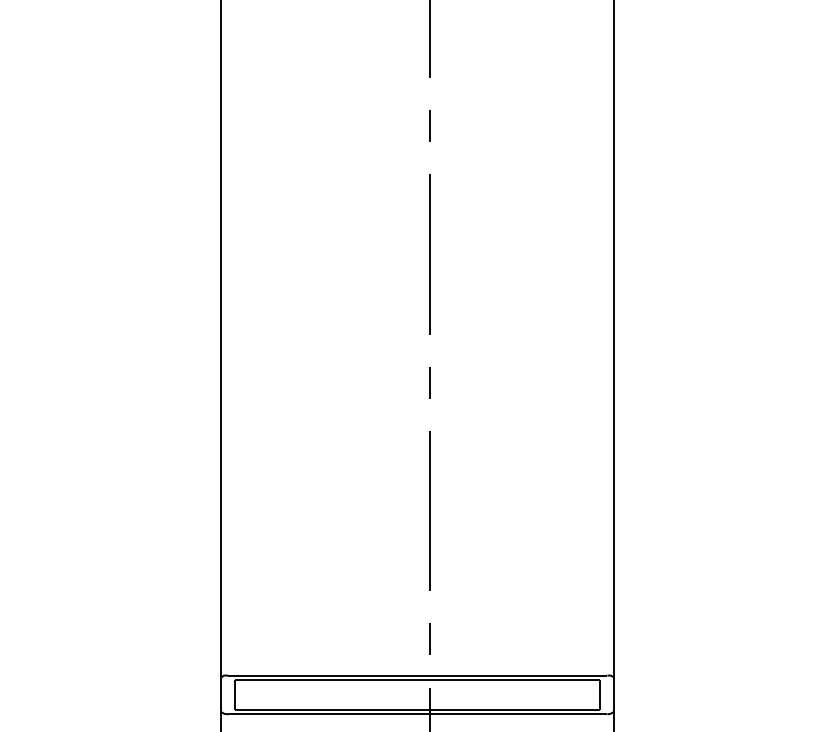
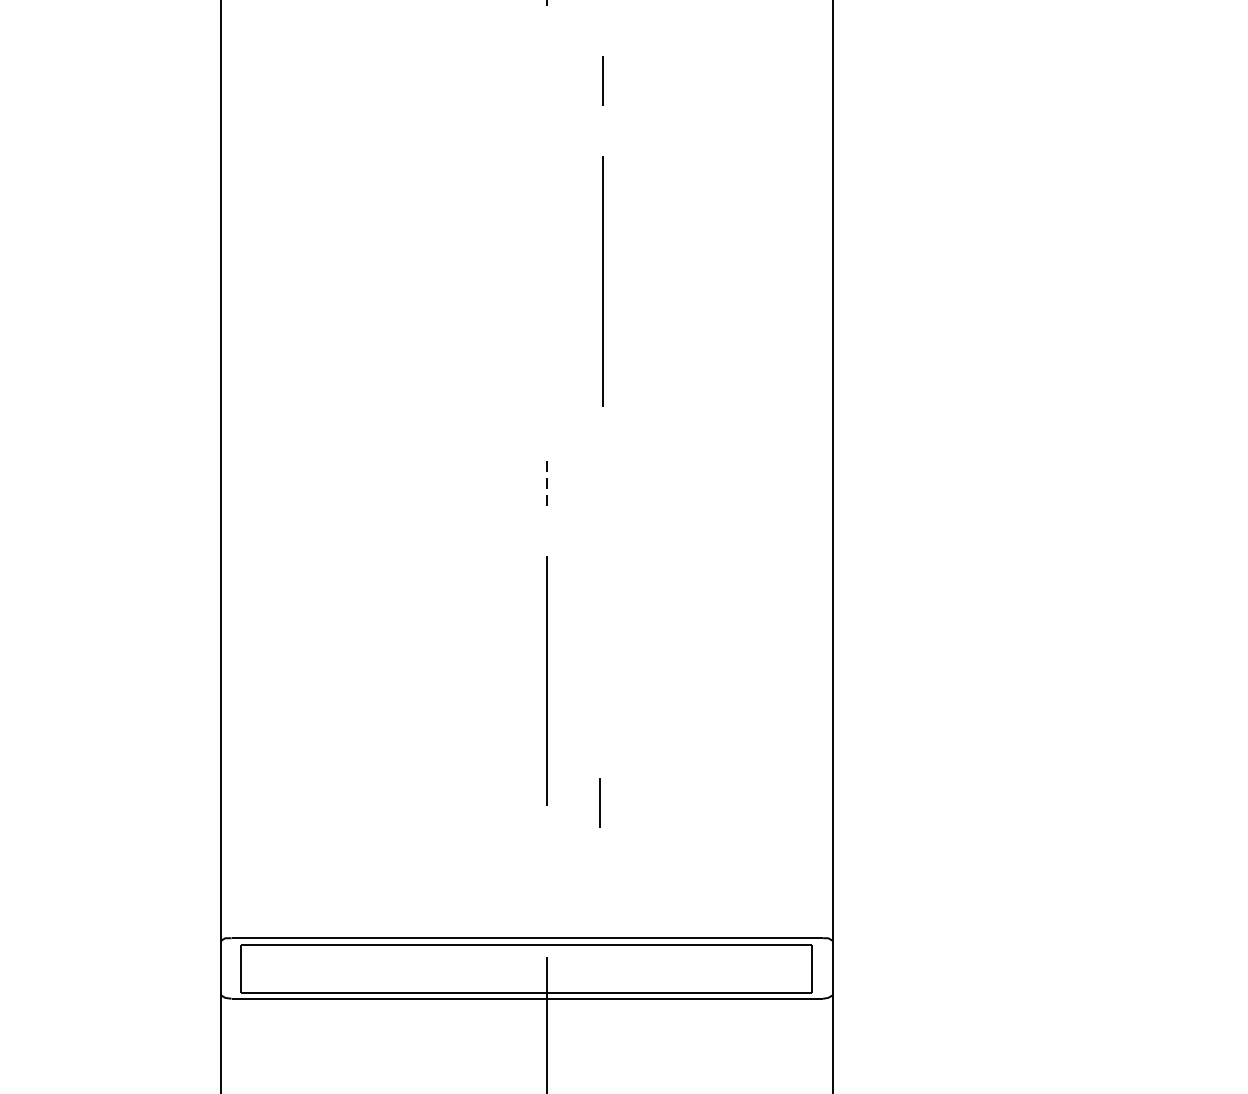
line: (429, 125) -> (601, 80), moved
line: (429, 254) -> (601, 281), moved
line: (430, 382) -> (547, 481), solid -> dashed
line: (429, 638) -> (598, 802), moved

